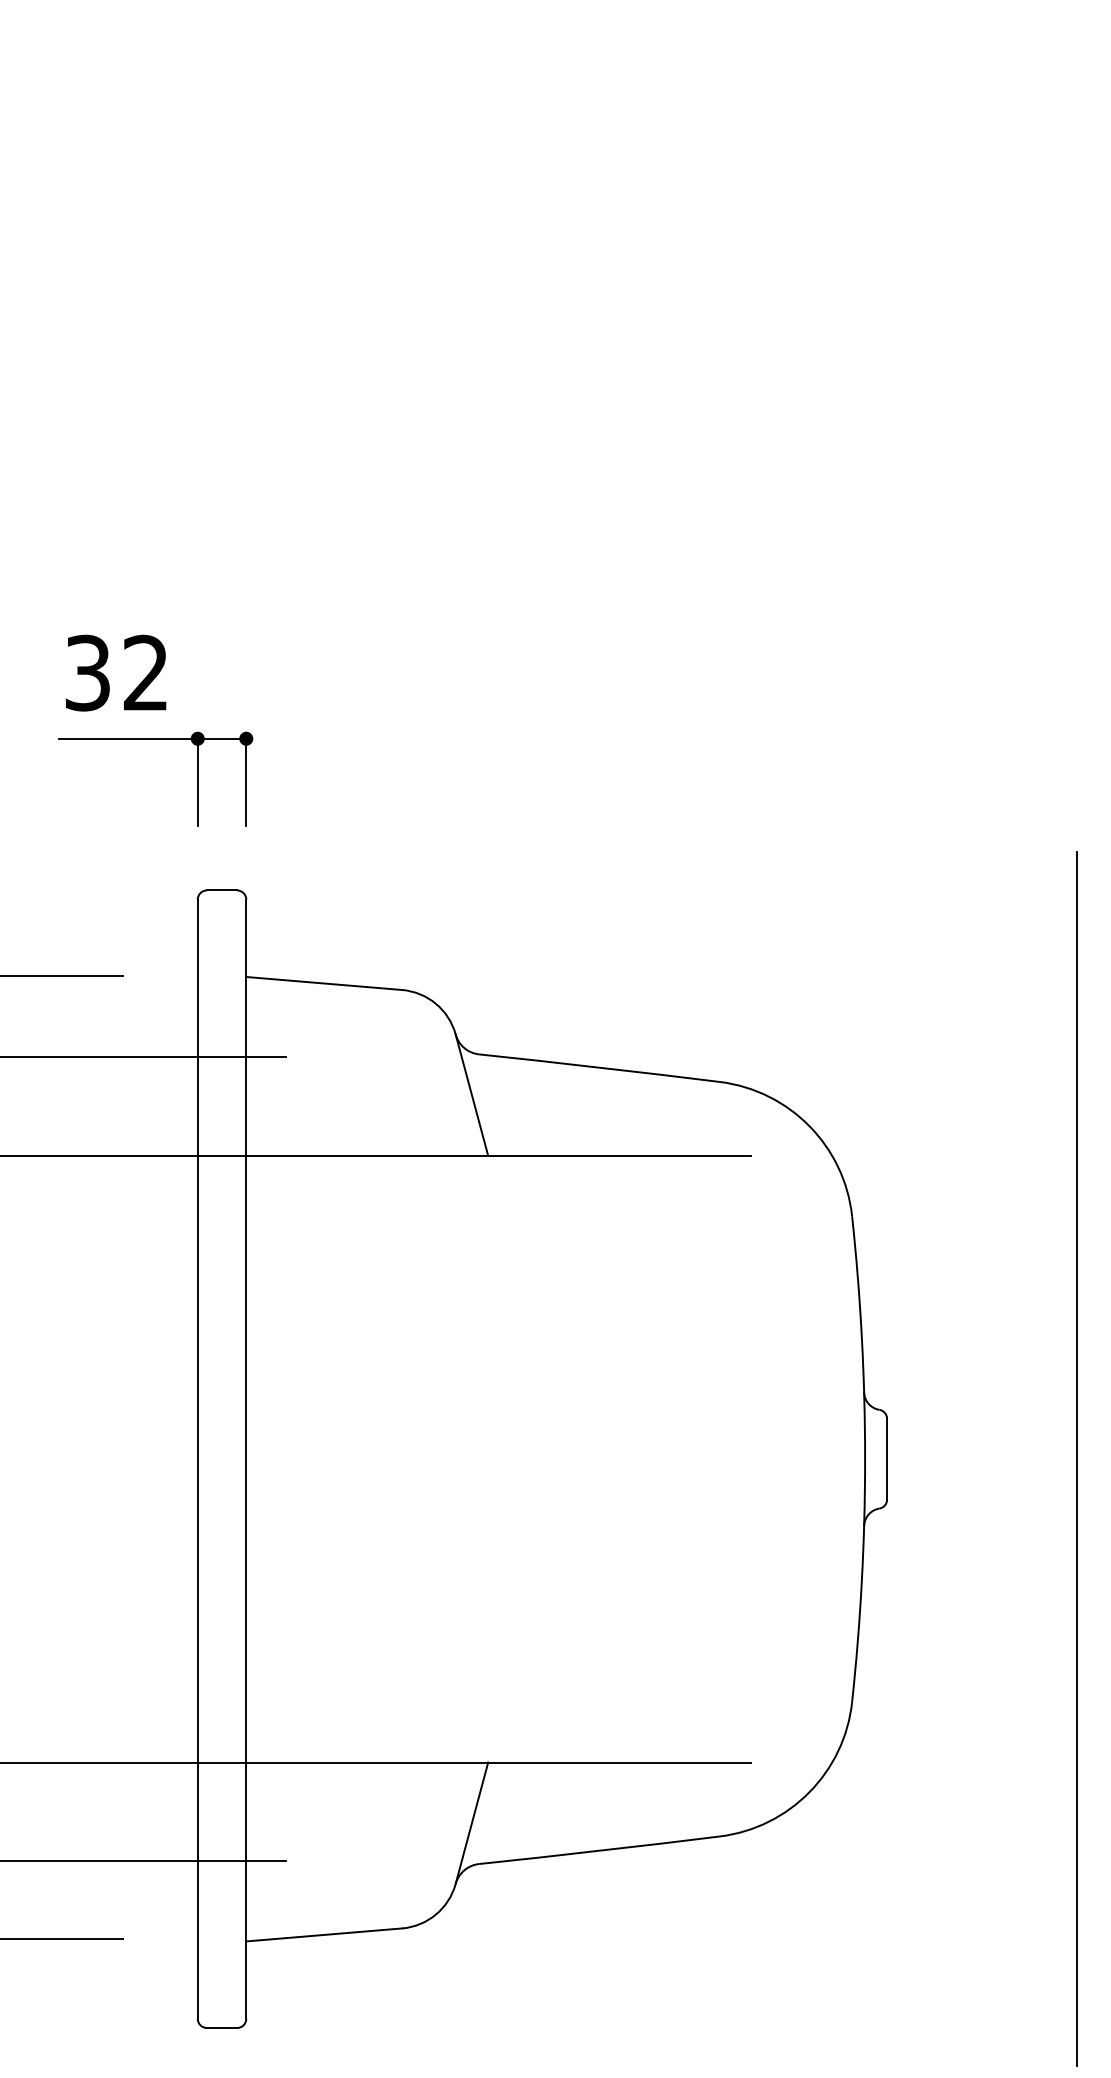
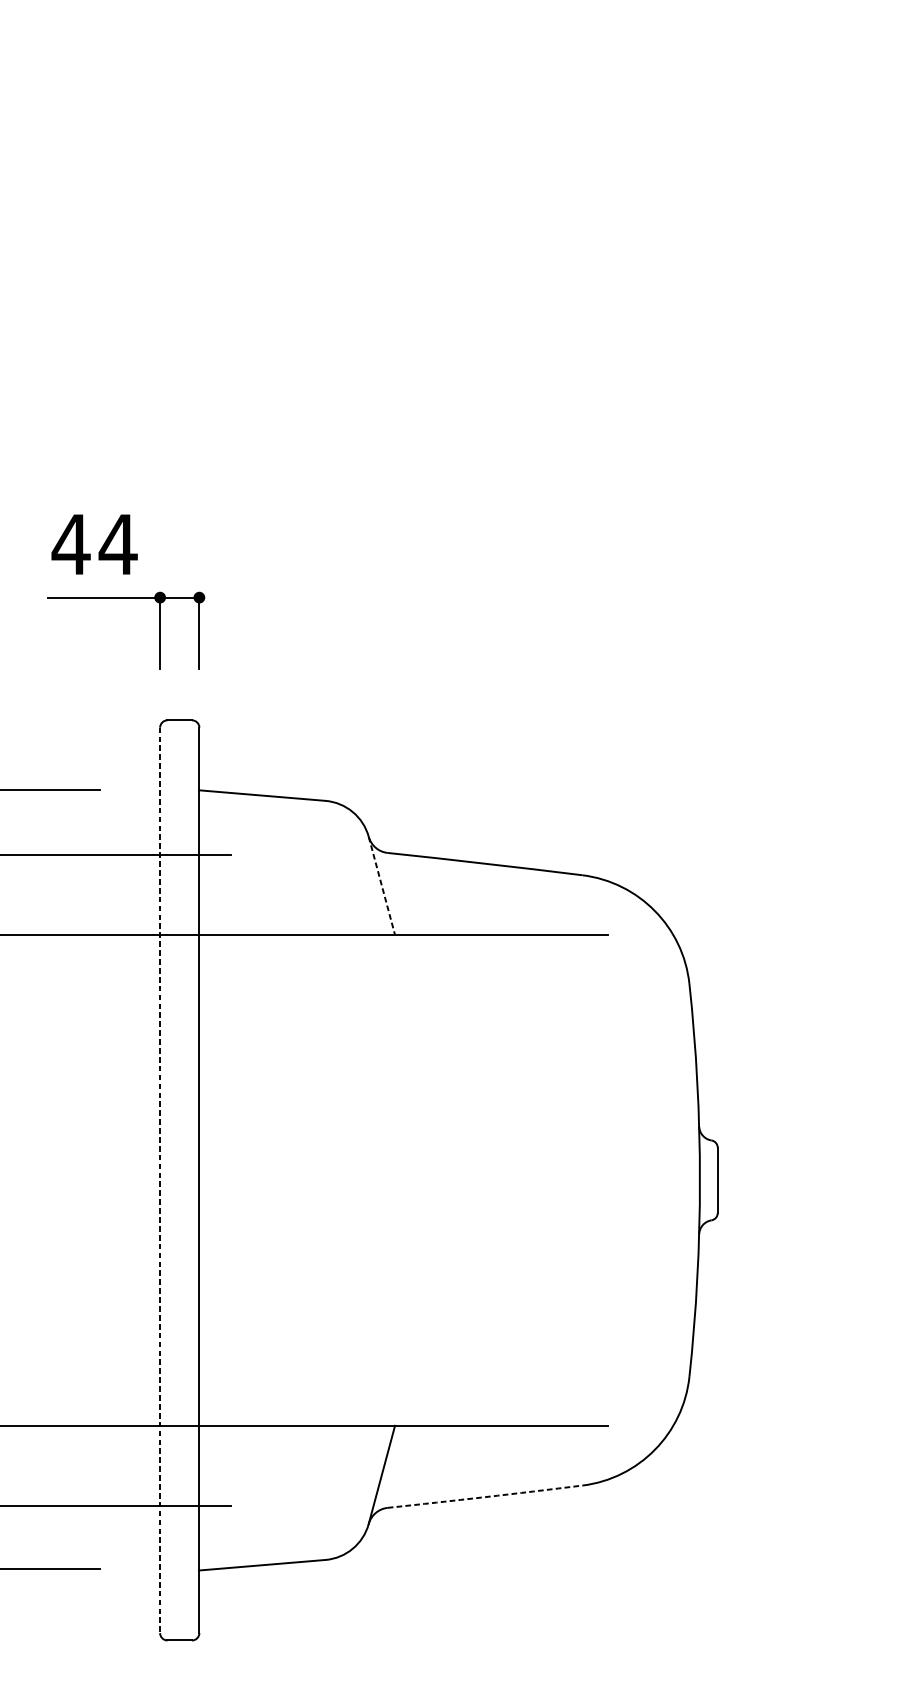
text: (116, 672) -> (94, 544), 32 -> 44
line: (471, 1095) -> (381, 886), solid -> dashed
line: (1077, 1458) -> (871, 1179), removed
line: (197, 1459) -> (159, 1180), solid -> dashed
arc: (599, 1850) -> (485, 1496), solid -> dashed

